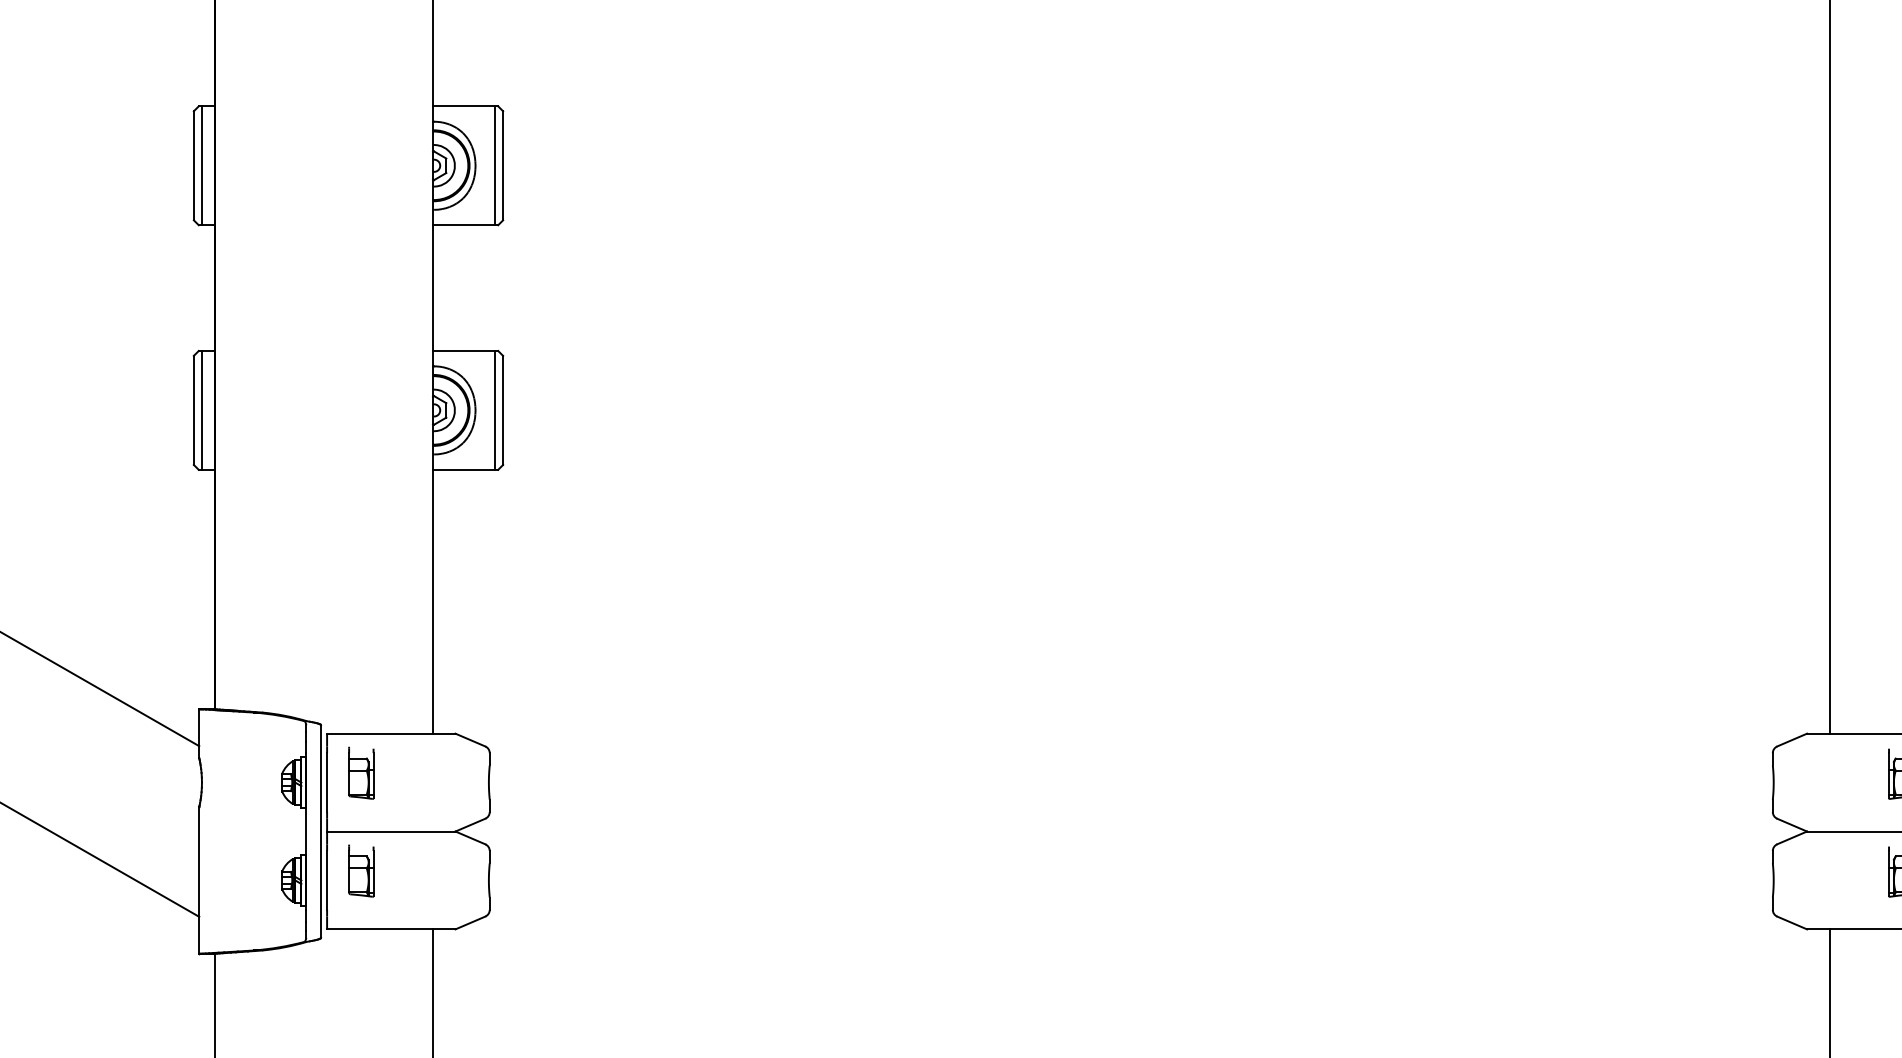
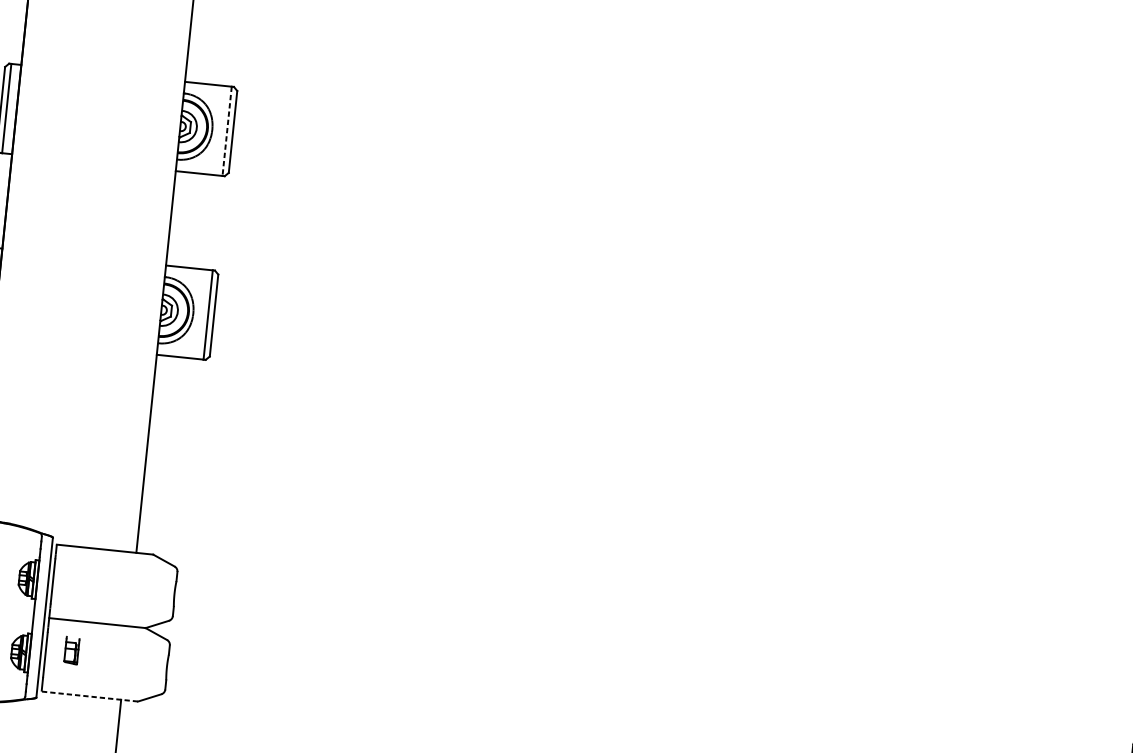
line: (495, 166) -> (227, 131), solid -> dashed
part: (361, 772) -> (79, 576), removed
part: (361, 870) -> (72, 650), size x0.7
line: (390, 929) -> (89, 696), solid -> dashed

